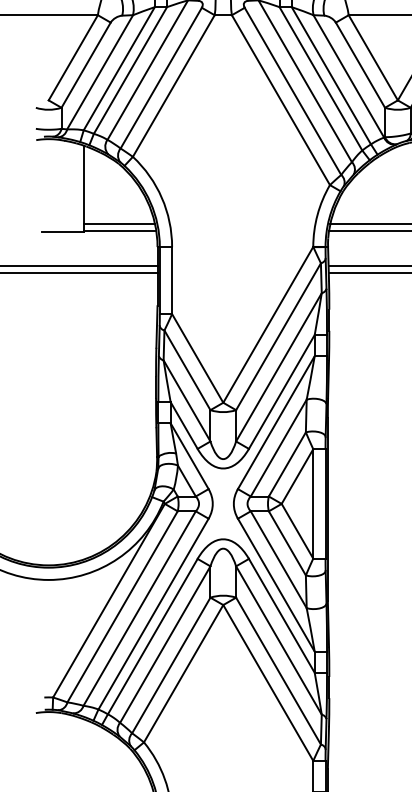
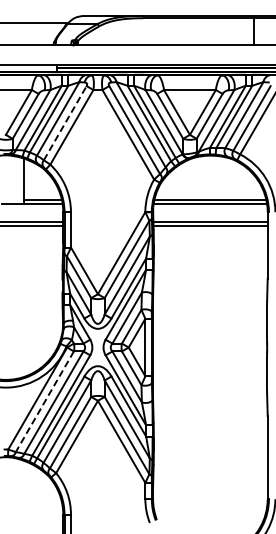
line: (161, 78) -> (65, 123), solid -> dashed
line: (121, 608) -> (44, 402), solid -> dashed

